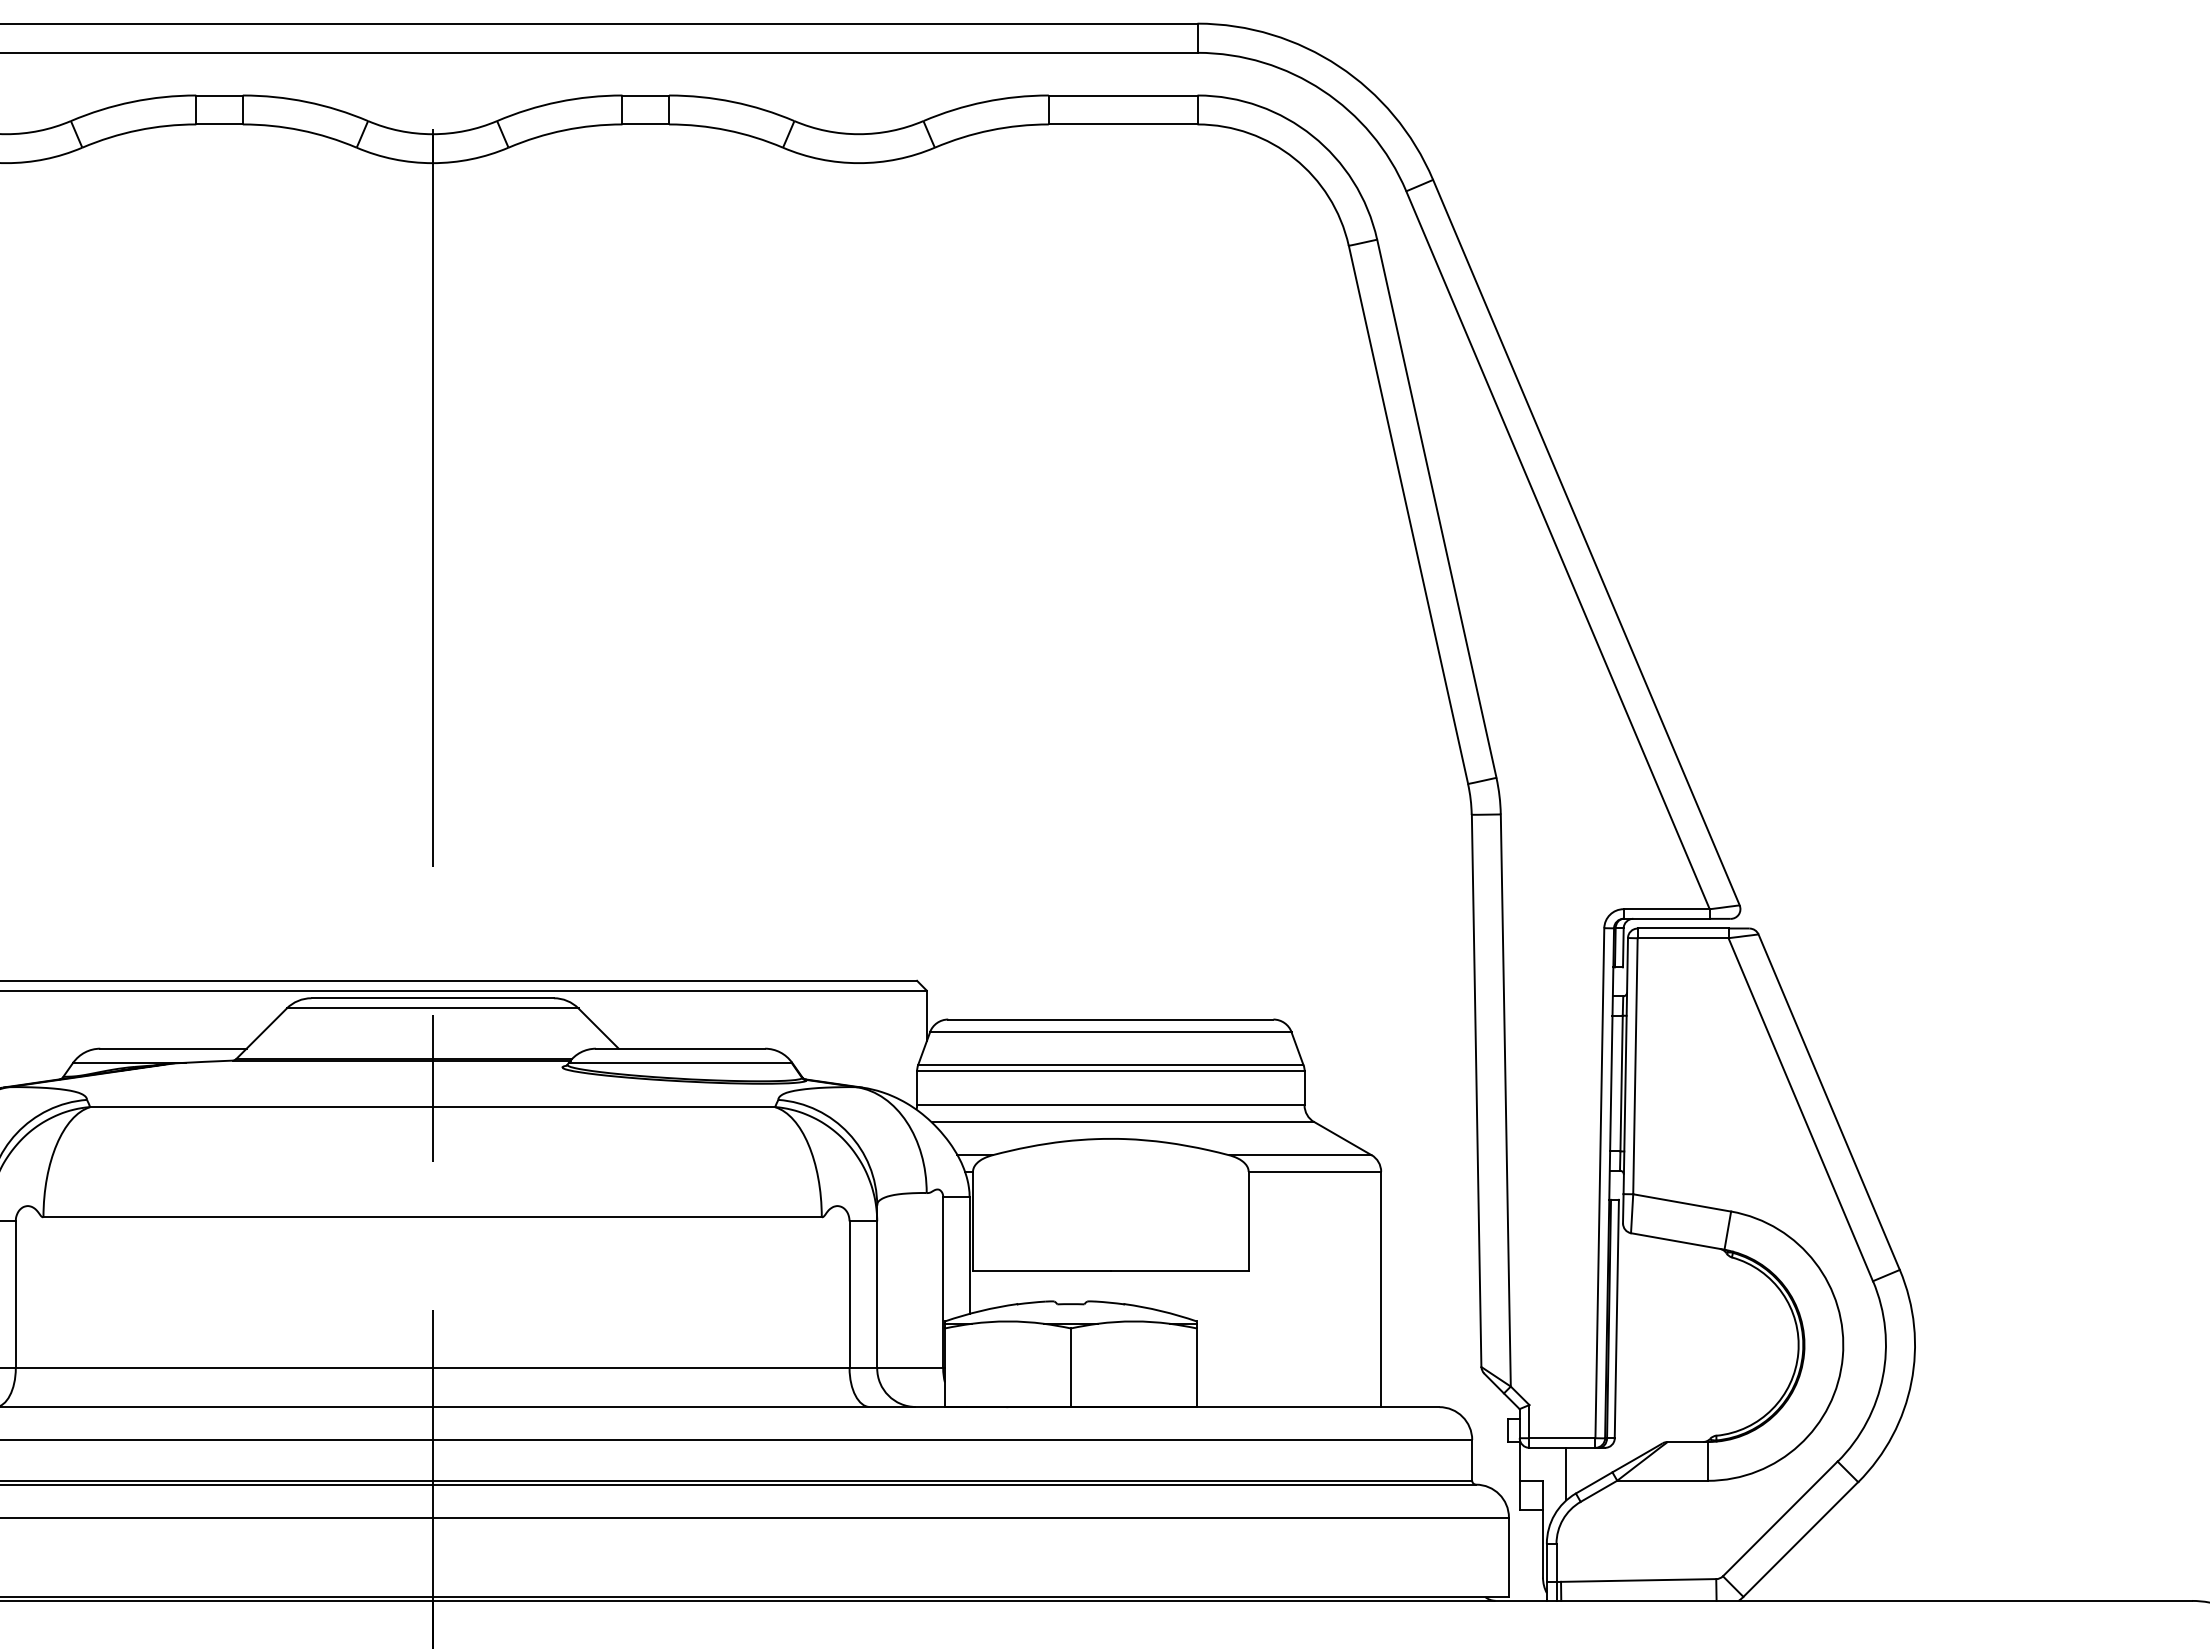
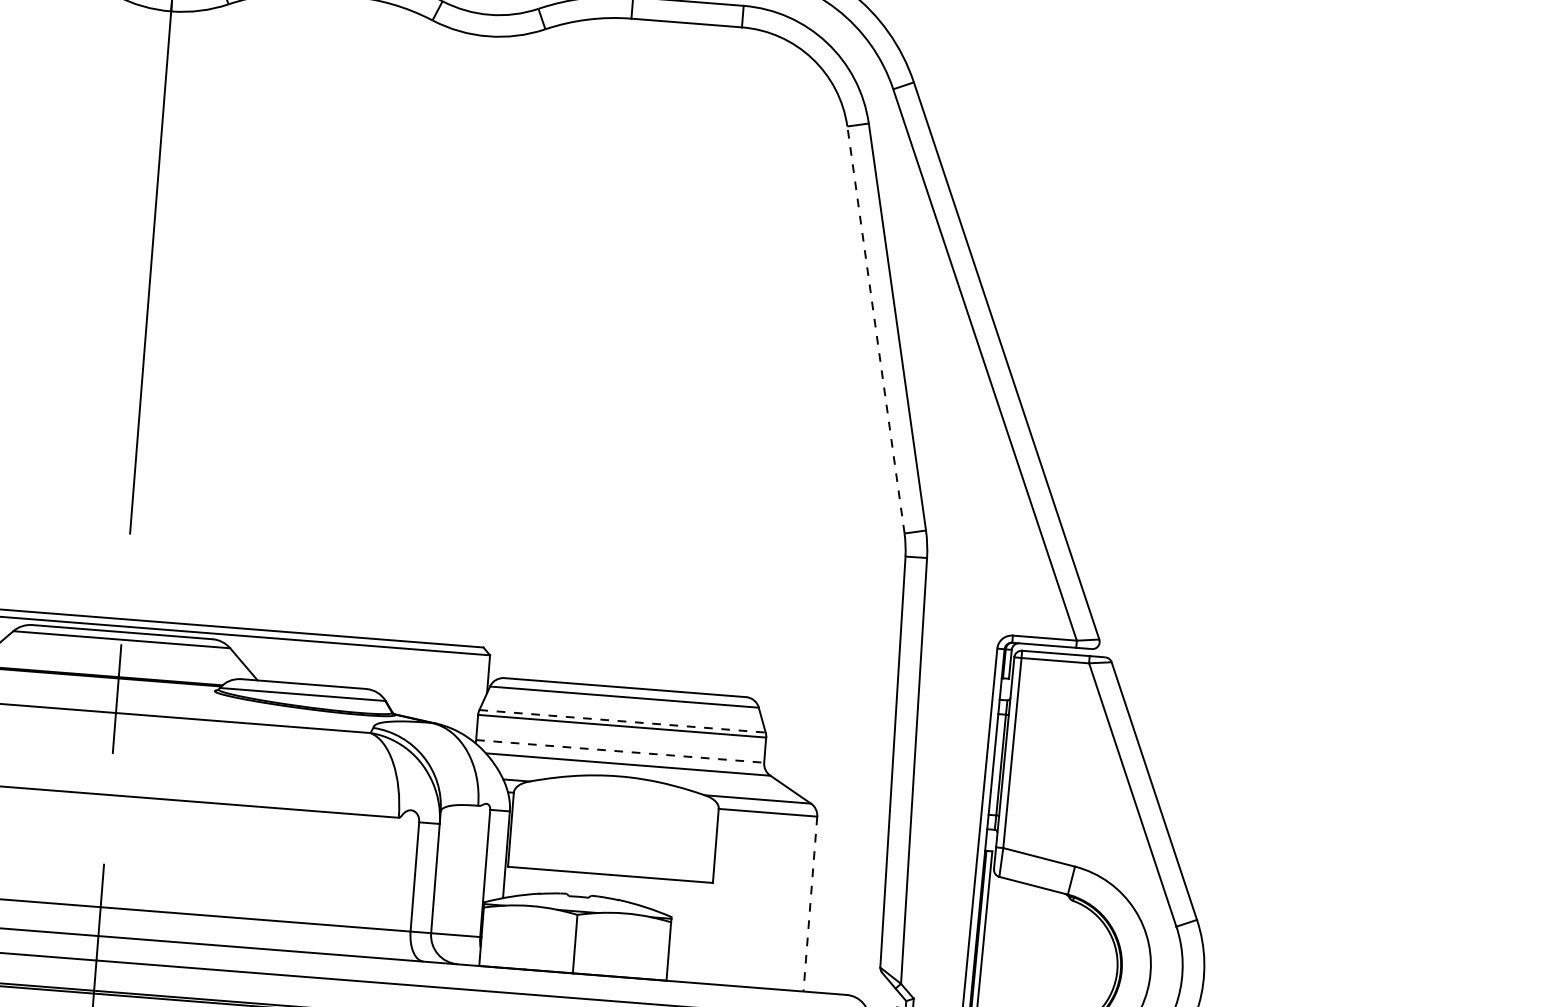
line: (1408, 514) -> (876, 329), solid -> dashed
line: (1110, 1064) -> (622, 721), solid -> dashed
line: (1110, 1105) -> (619, 751), solid -> dashed
line: (1381, 1289) -> (810, 904), solid -> dashed

